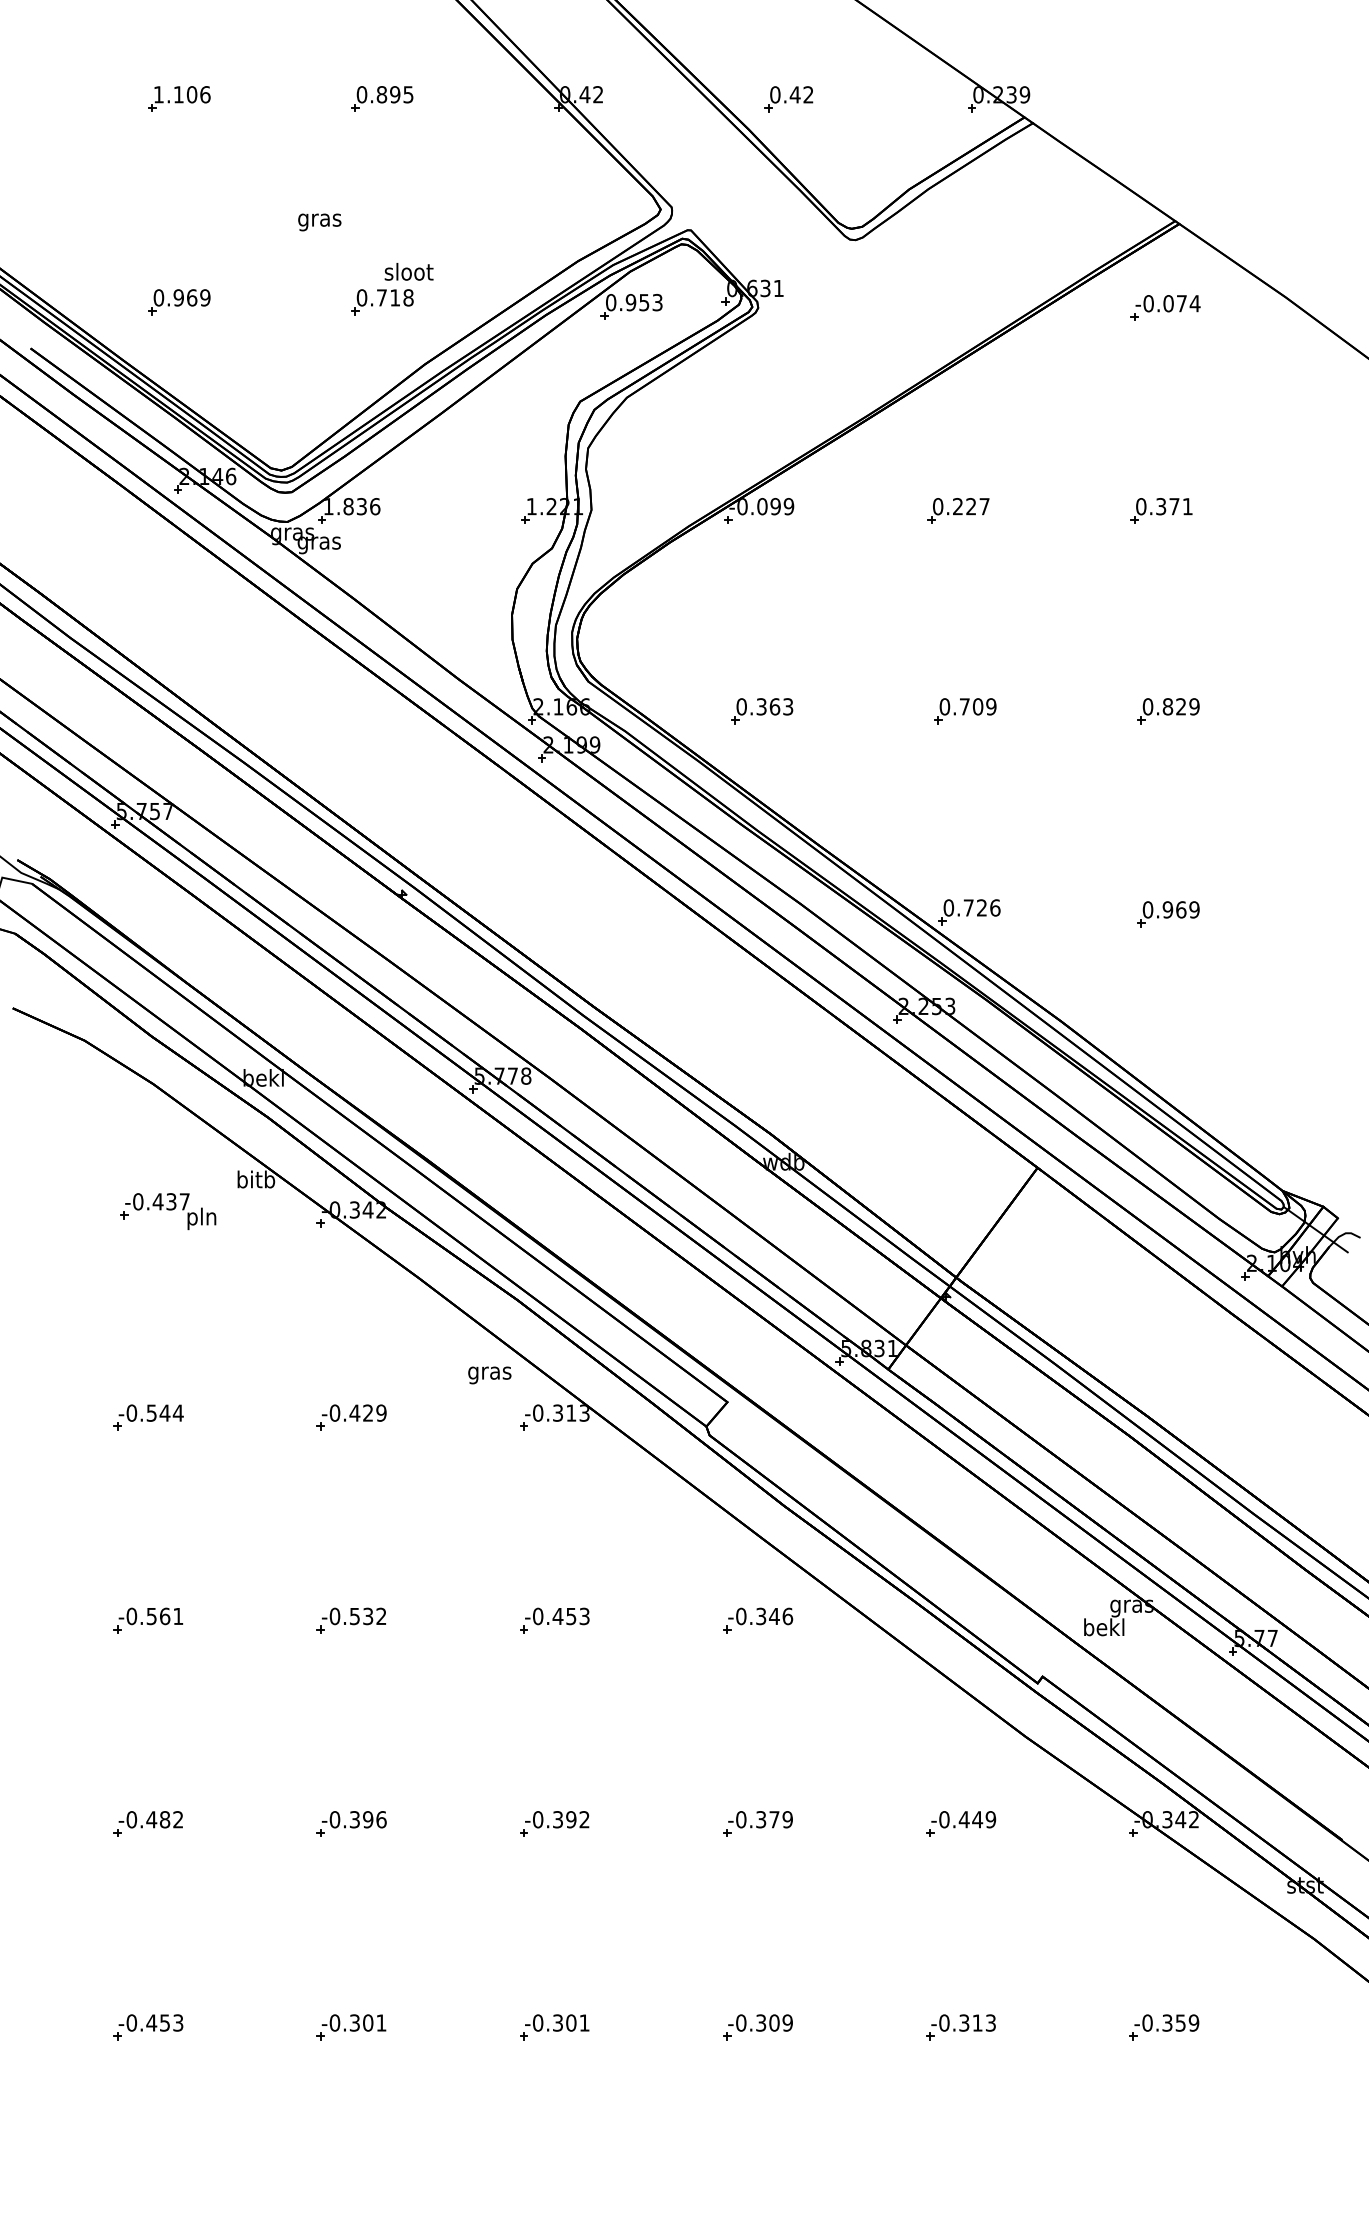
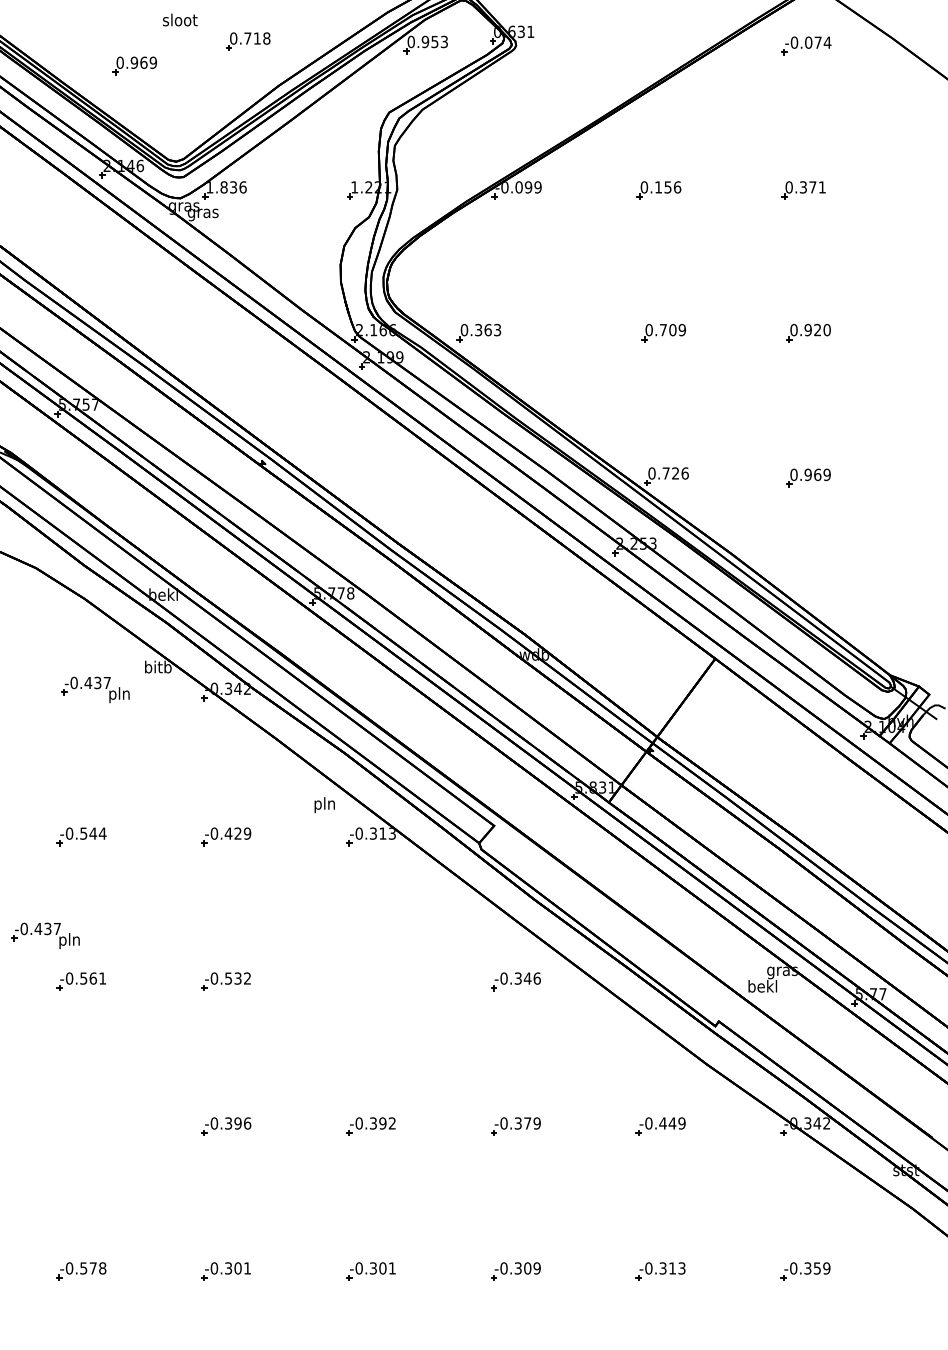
text: (408, 271) -> (179, 19), moved
part: (179, 302) -> (134, 66), moved
text: (971, 506) -> (668, 187), 0.227 -> 0.156
text: (1180, 706) -> (817, 329), 0.829 -> 0.920
part: (762, 711) -> (479, 333), moved
text: (489, 1373) -> (324, 805), gras -> pln
part: (98, 1556) -> (45, 935), added
part: (554, 1620) -> (370, 981), removed
part: (147, 1823) -> (80, 1126), removed
text: (164, 2022) -> (92, 1268), -0.453 -> -0.578

